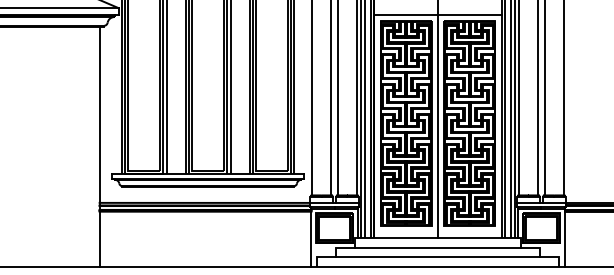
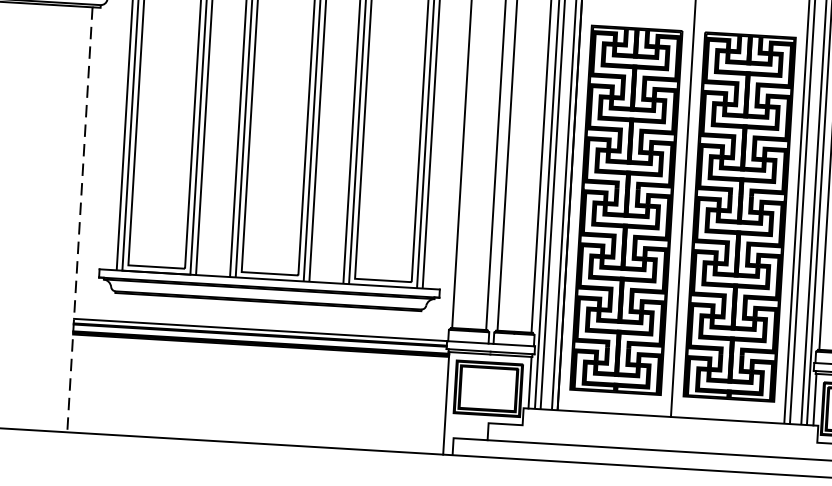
line: (437, 14) -> (693, 20), removed
line: (99, 147) -> (79, 220), solid -> dashed
line: (438, 247) -> (670, 433), removed

